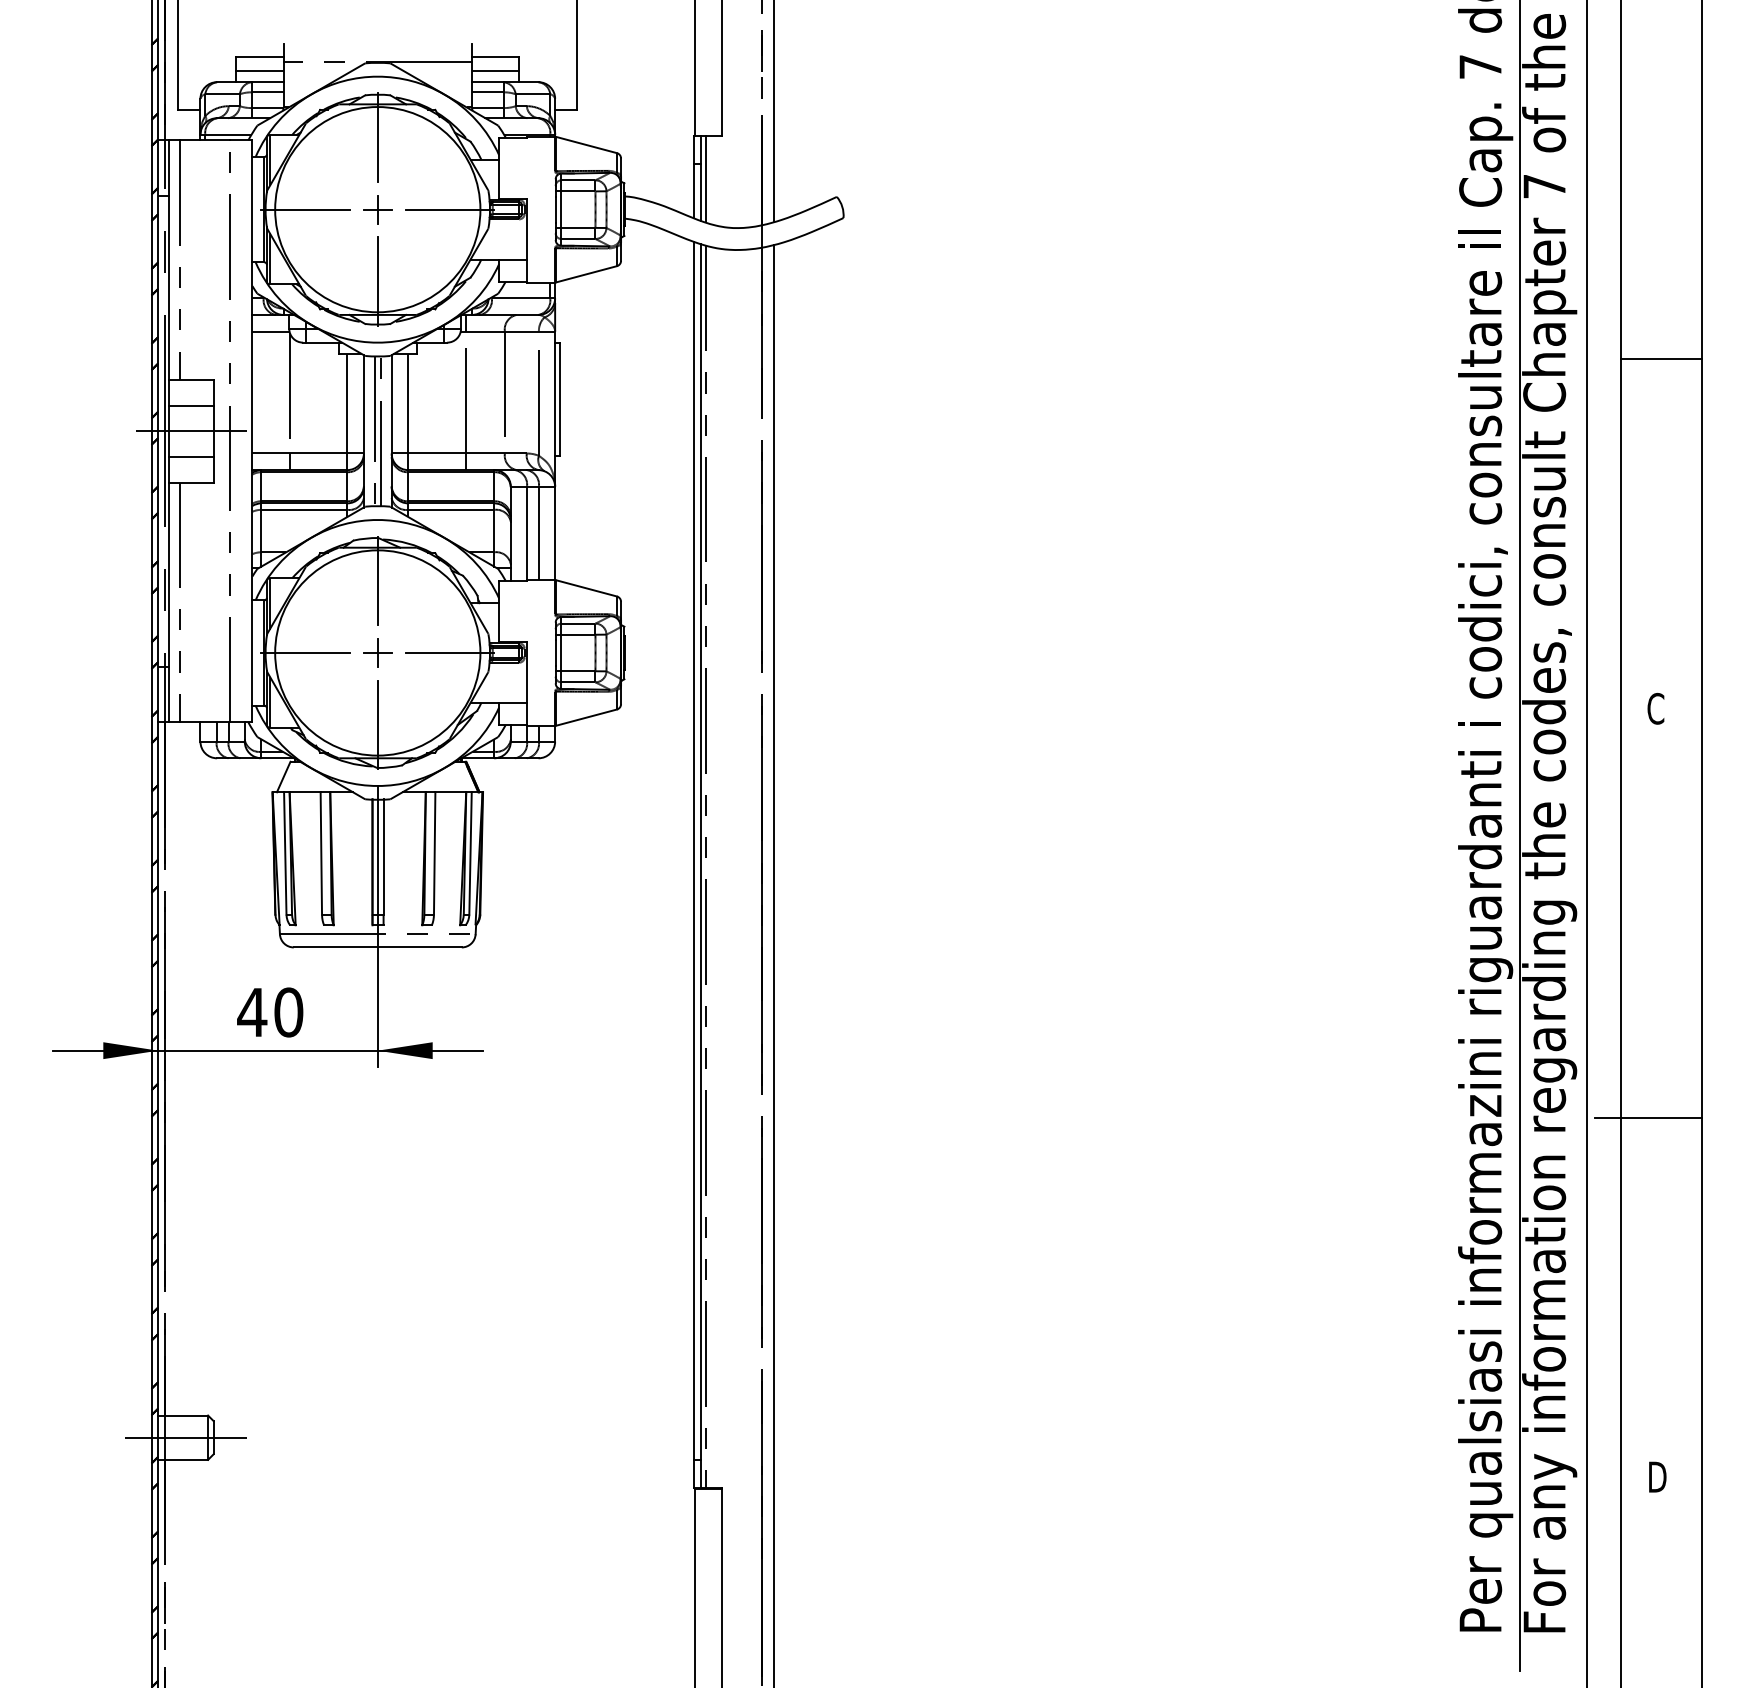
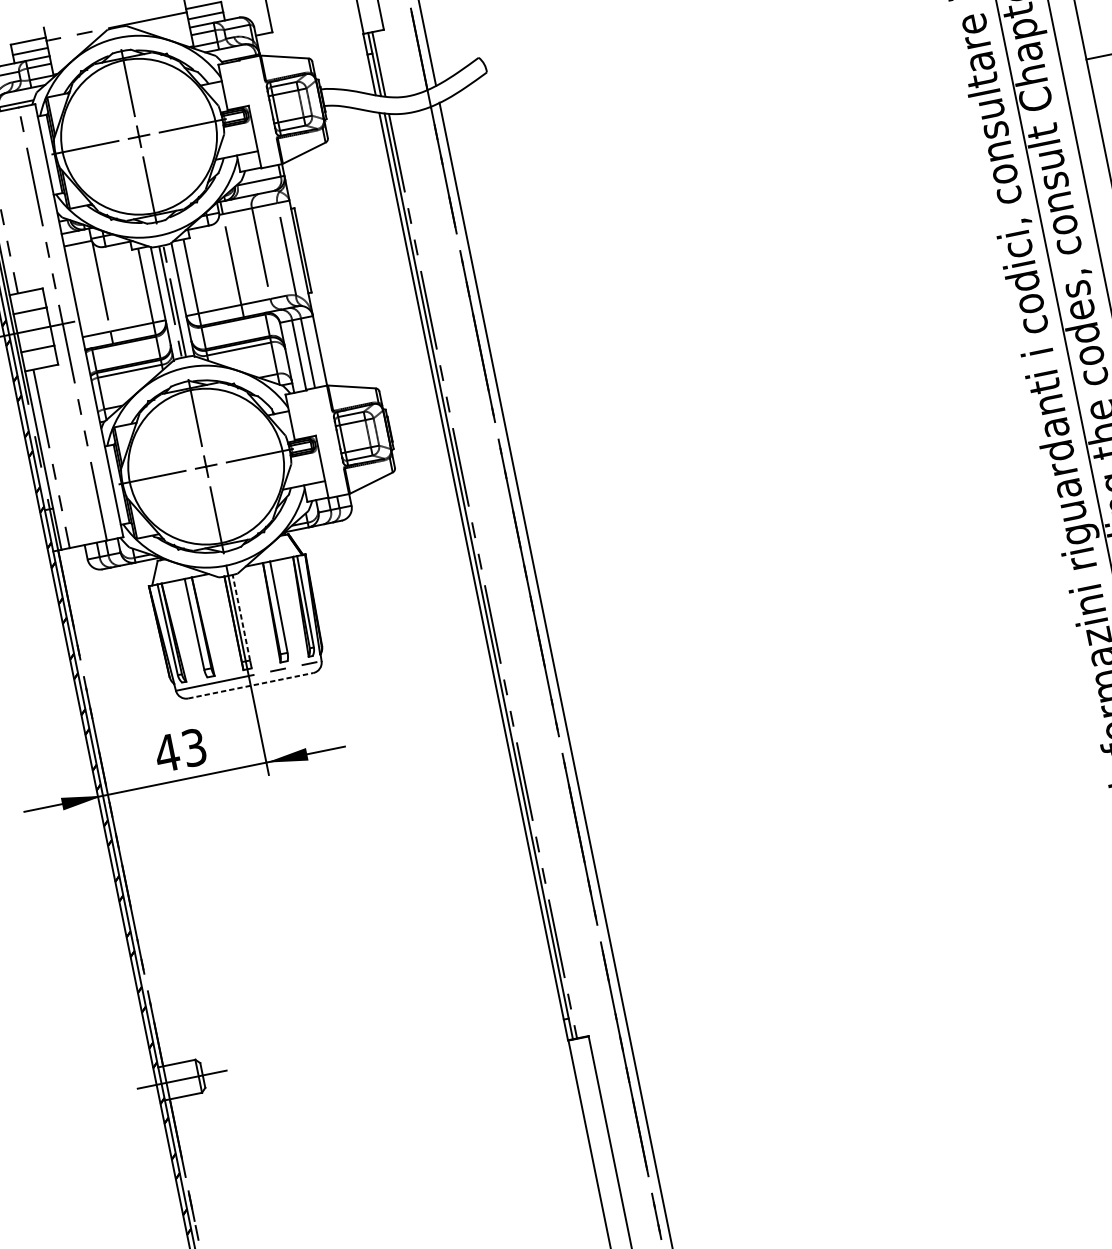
line: (383, 856) -> (241, 617), solid -> dashed
line: (378, 947) -> (251, 685), solid -> dashed
text: (288, 1012) -> (194, 747), 40 -> 43

